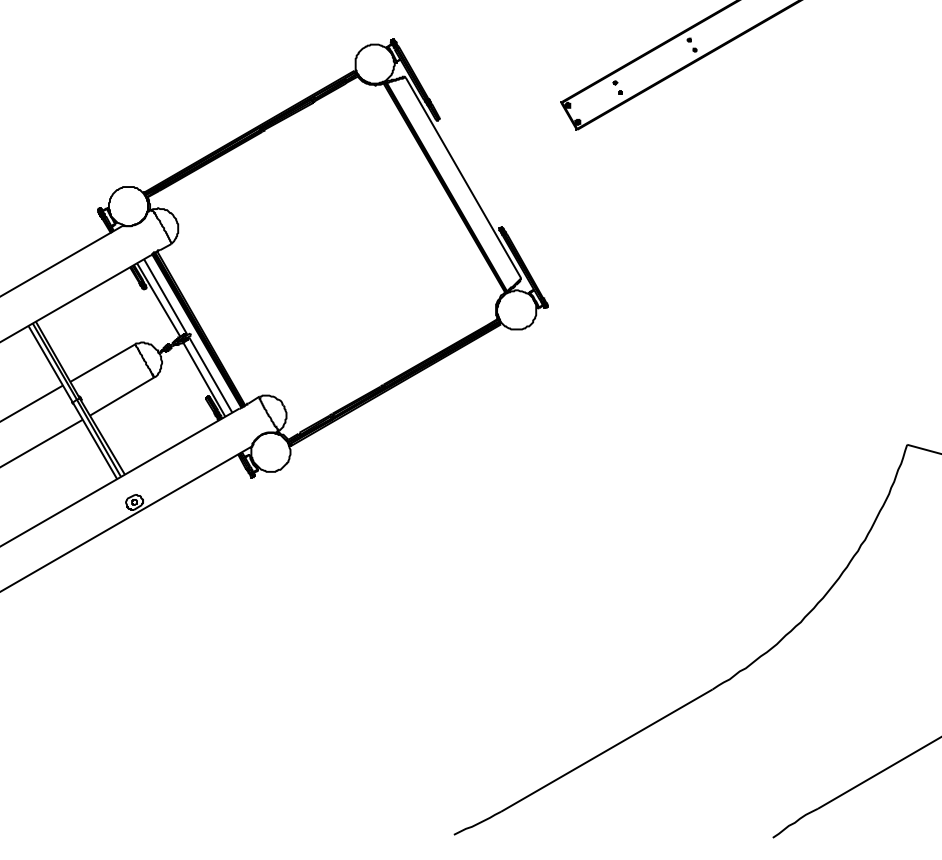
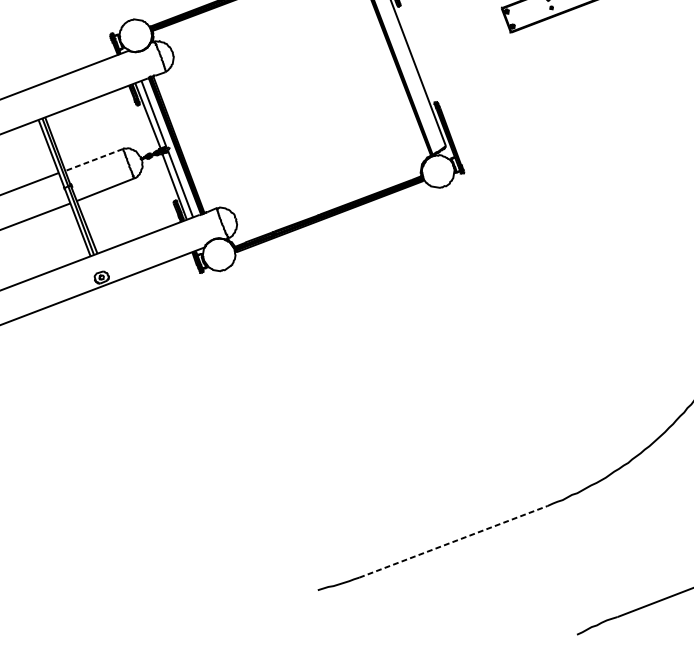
line: (102, 363) -> (93, 160), solid -> dashed
line: (607, 750) -> (453, 541), solid -> dashed

